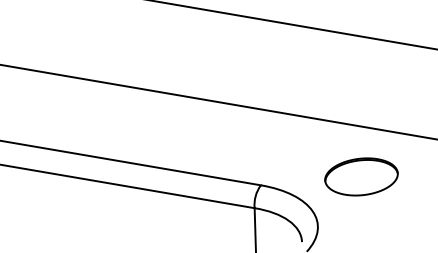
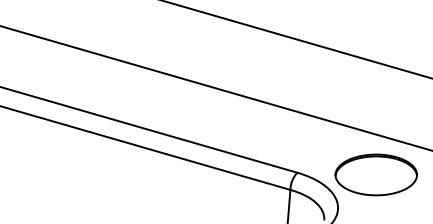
part: (360, 176) -> (375, 174), size x1.43

